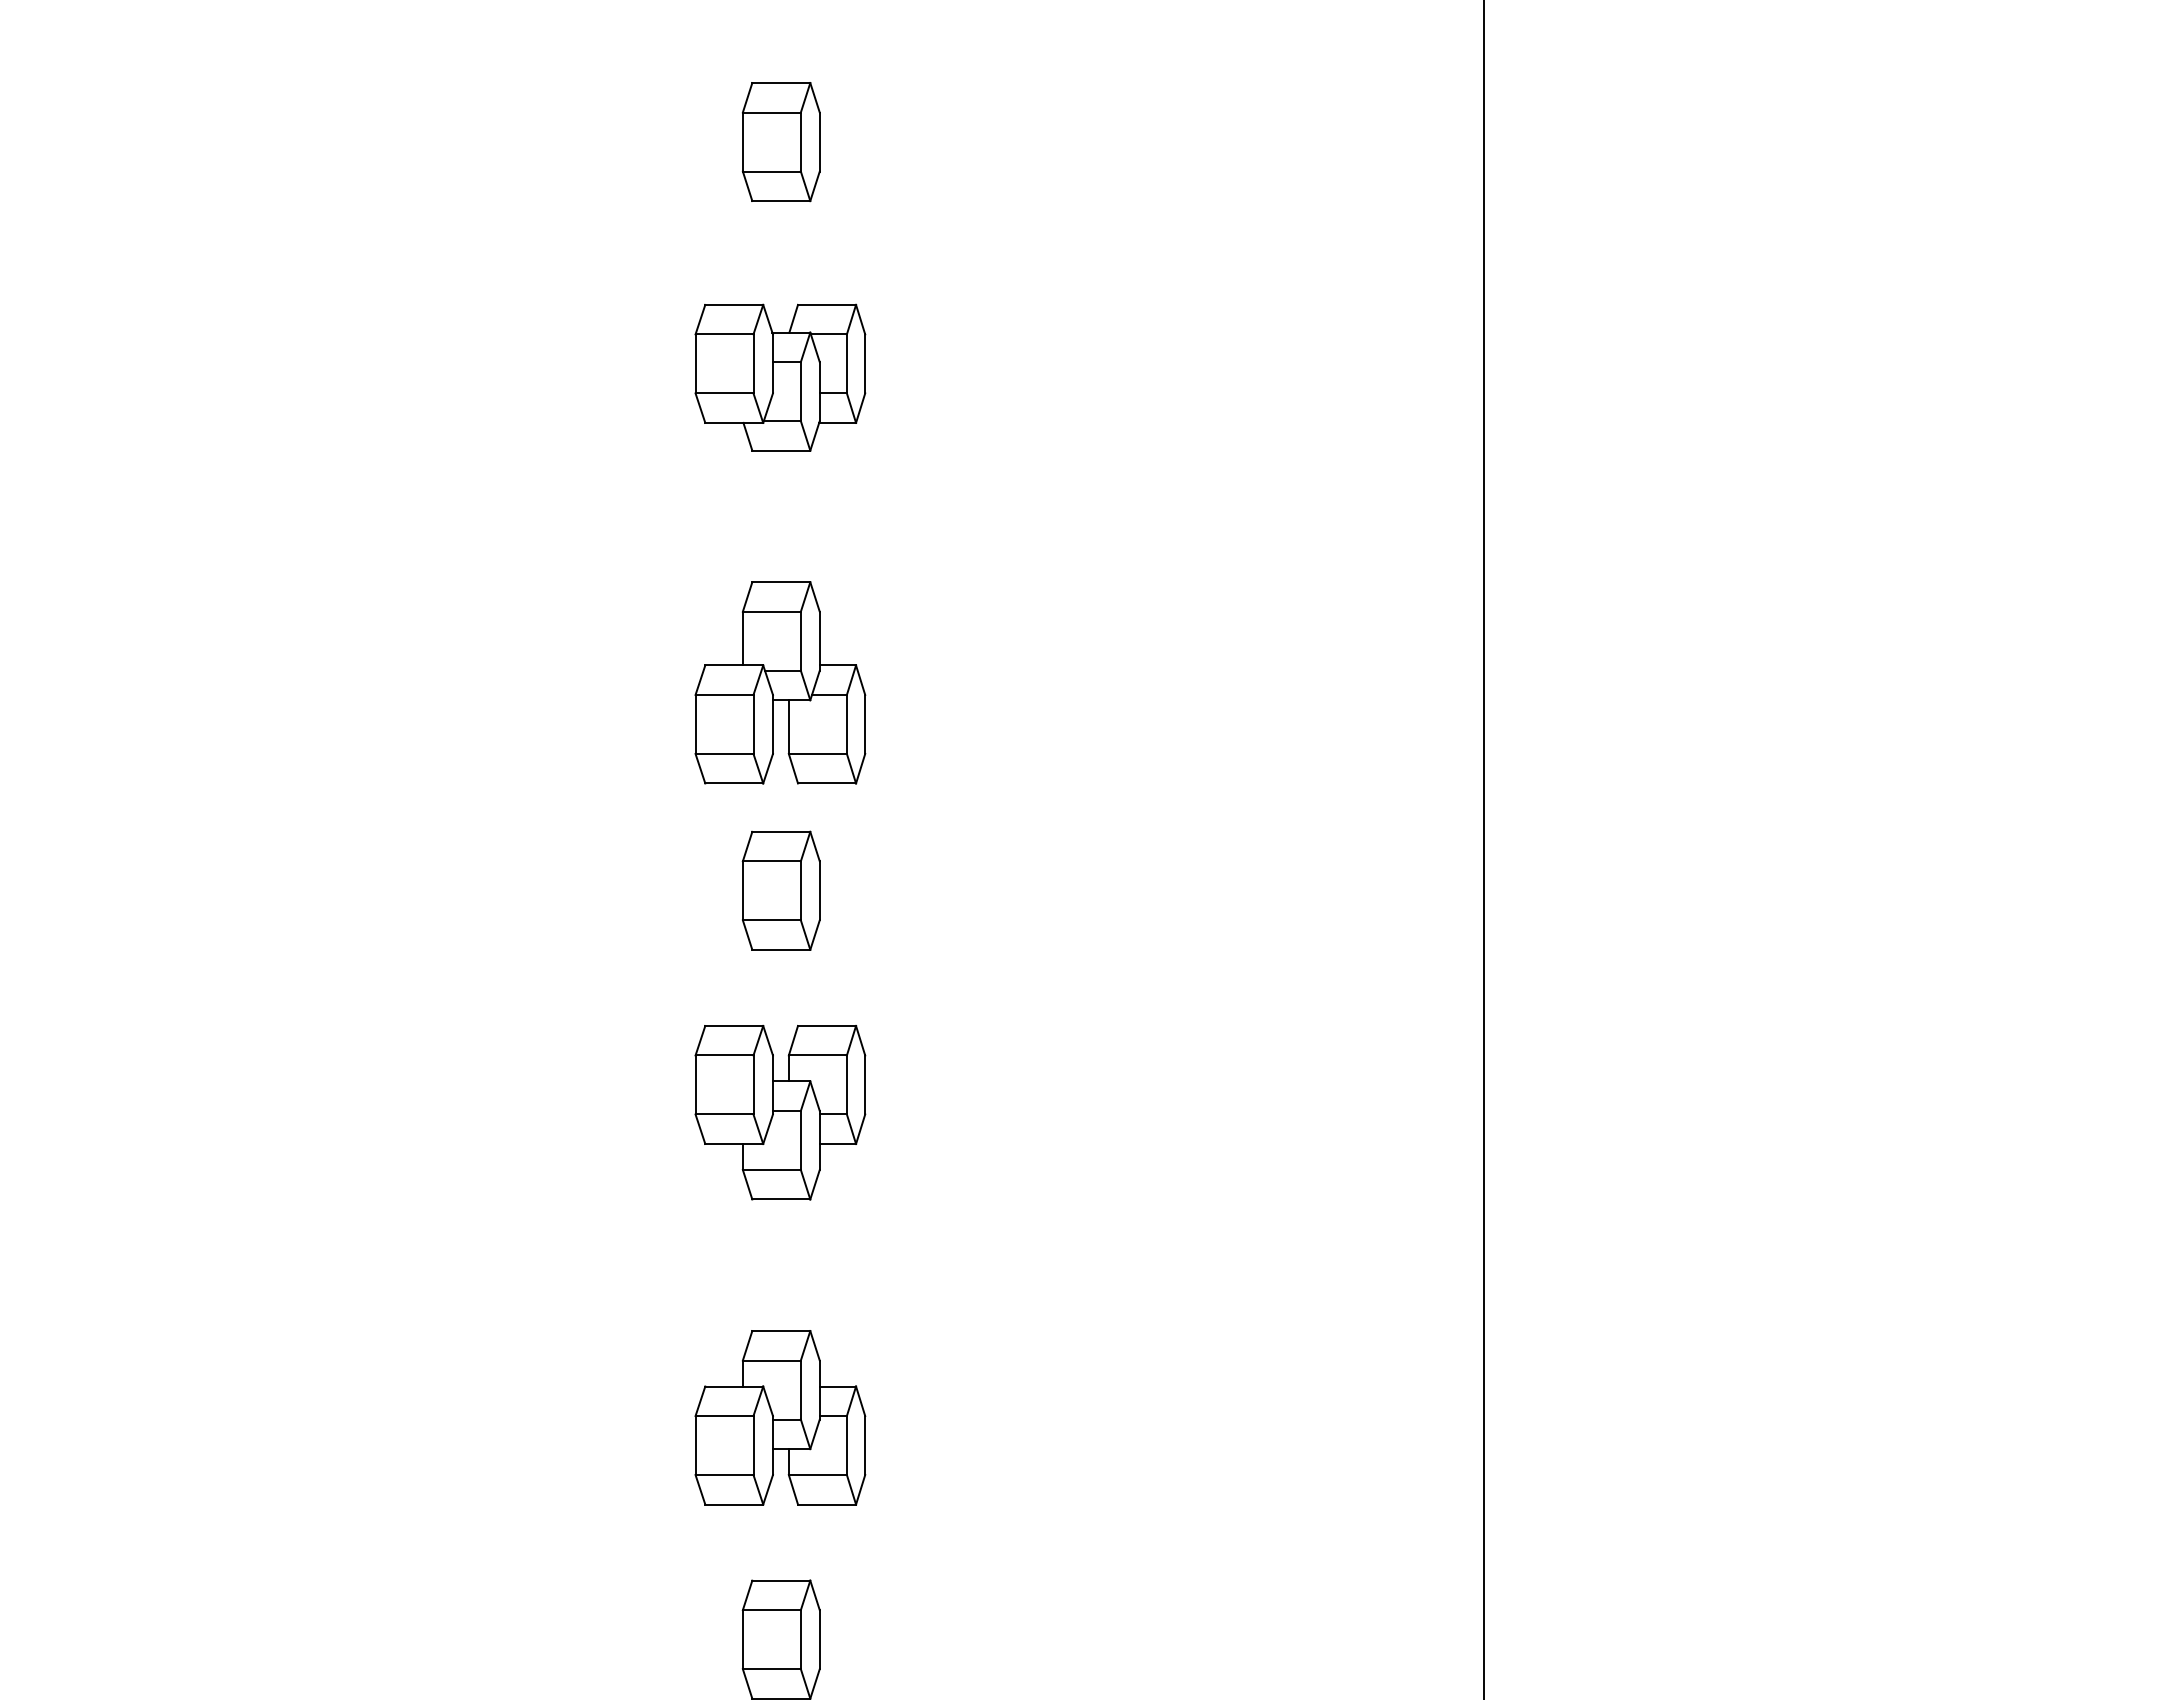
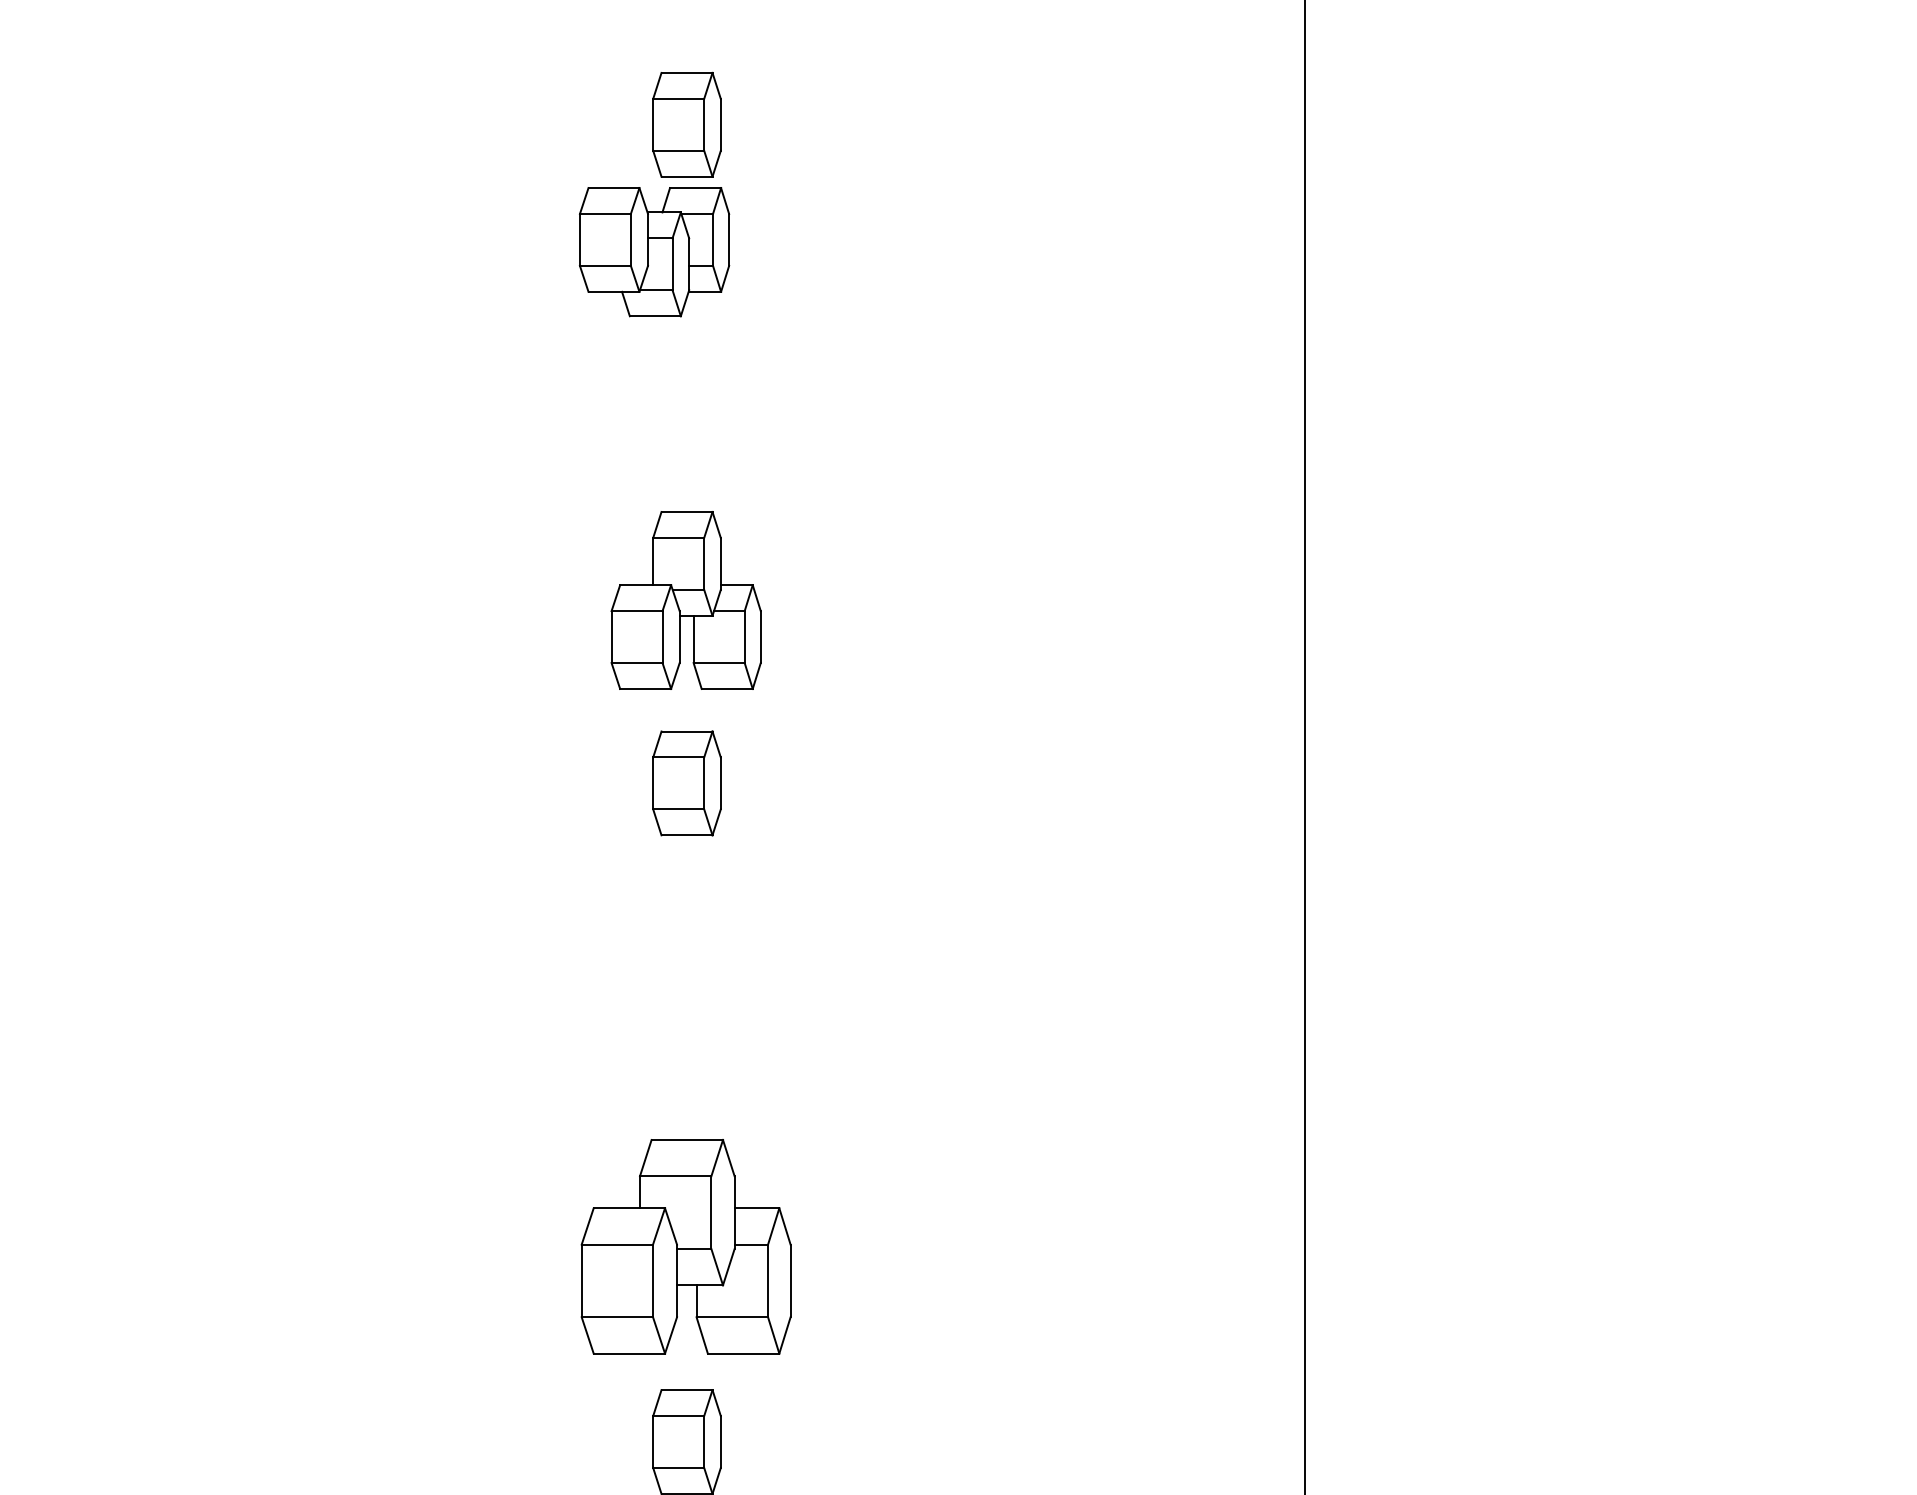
part: (780, 377) -> (654, 251), moved
part: (780, 1112) -> (686, 978), removed
part: (780, 1417) -> (686, 1246), size x1.4

